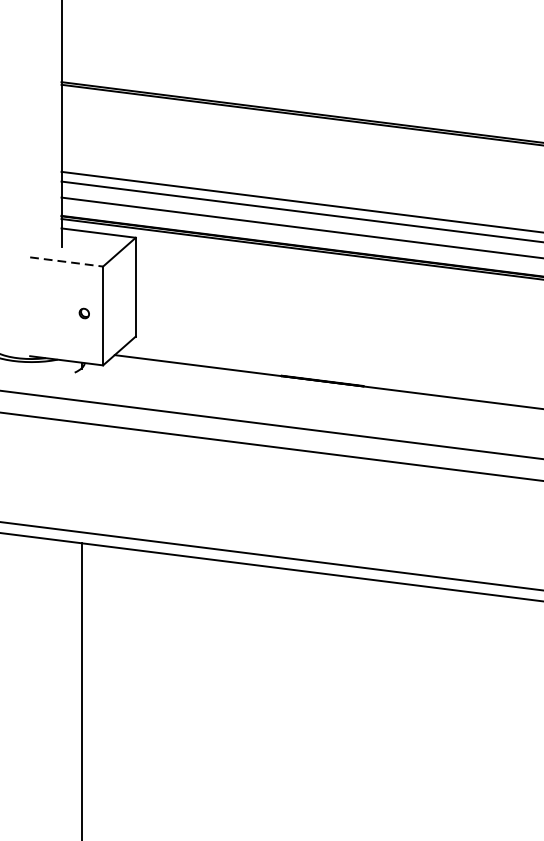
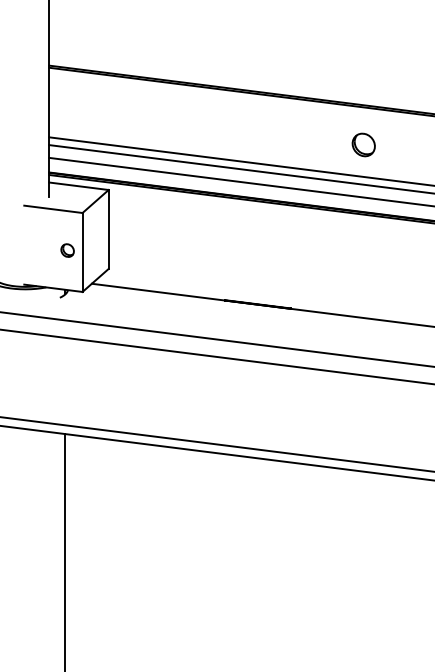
part: (454, 180) -> (363, 144), added
line: (66, 262) -> (53, 209), dashed -> solid
part: (84, 313) -> (67, 250), size x1.67

